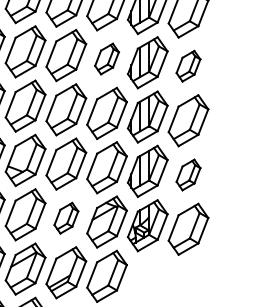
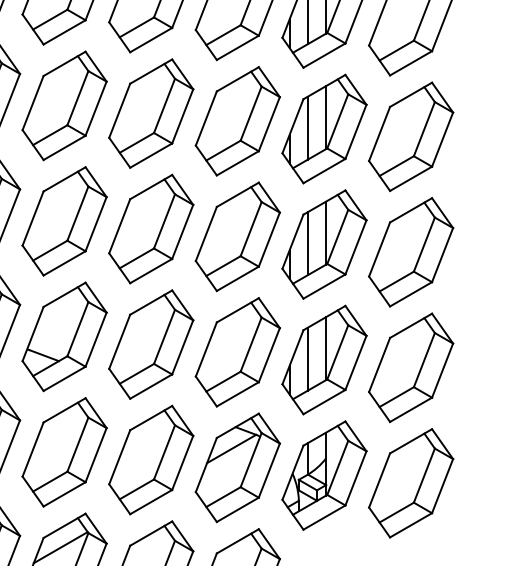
part: (106, 58) -> (236, 119), size x1.67
part: (188, 65) -> (411, 134), size x1.67
part: (188, 174) -> (411, 366), size x1.67
part: (66, 217) -> (151, 458), size x1.67

